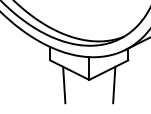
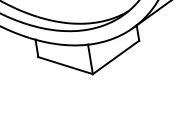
line: (64, 84) -> (61, 85), removed
line: (114, 84) -> (126, 74), removed

